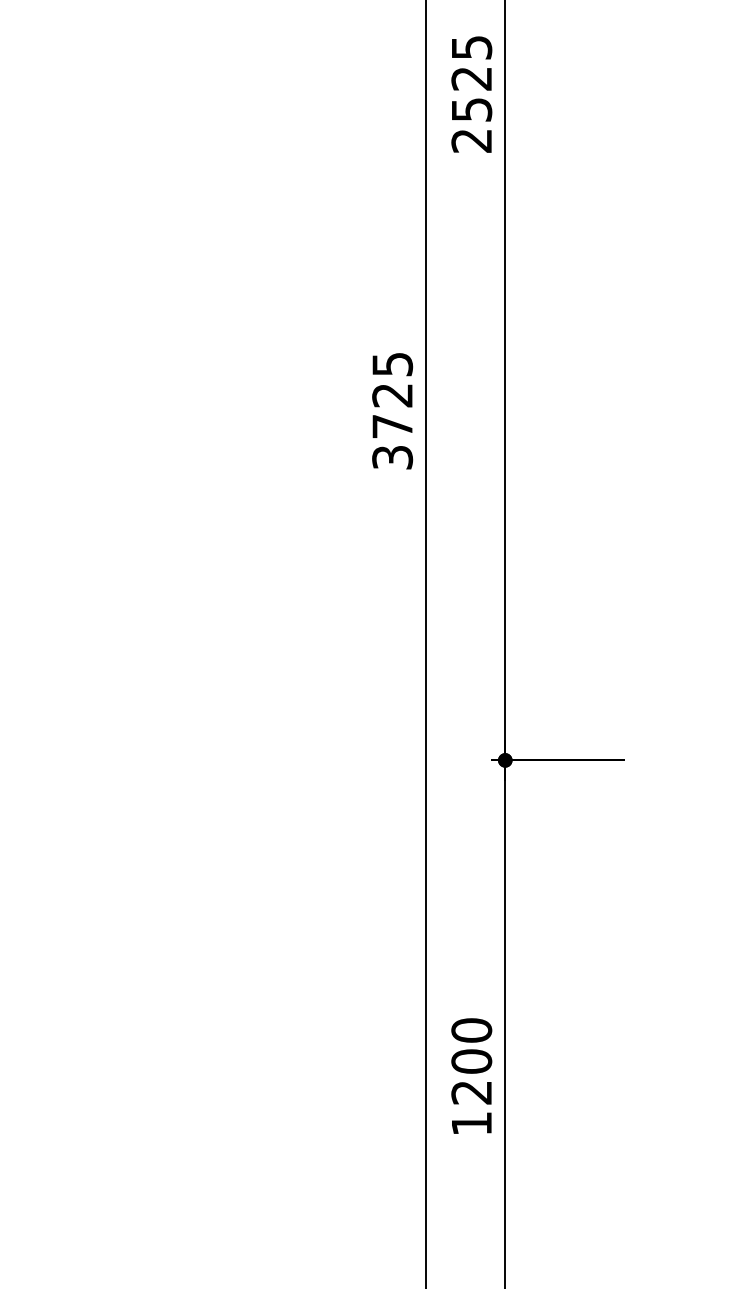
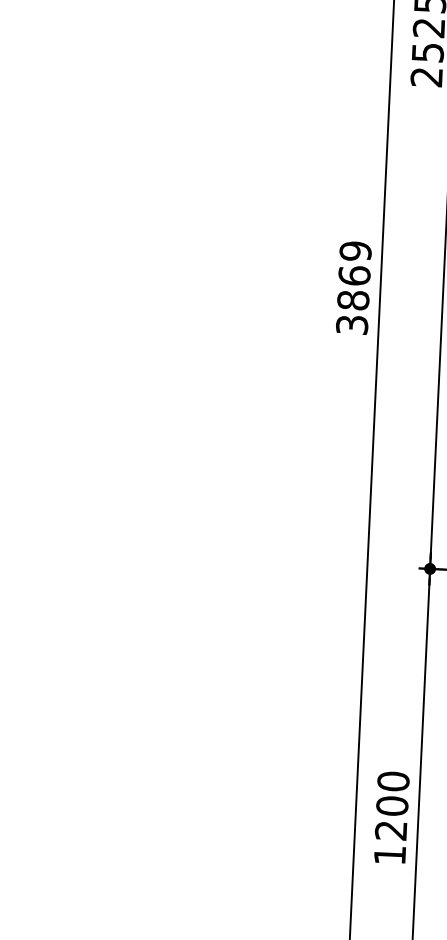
text: (392, 395) -> (354, 275), 3725 -> 3869

